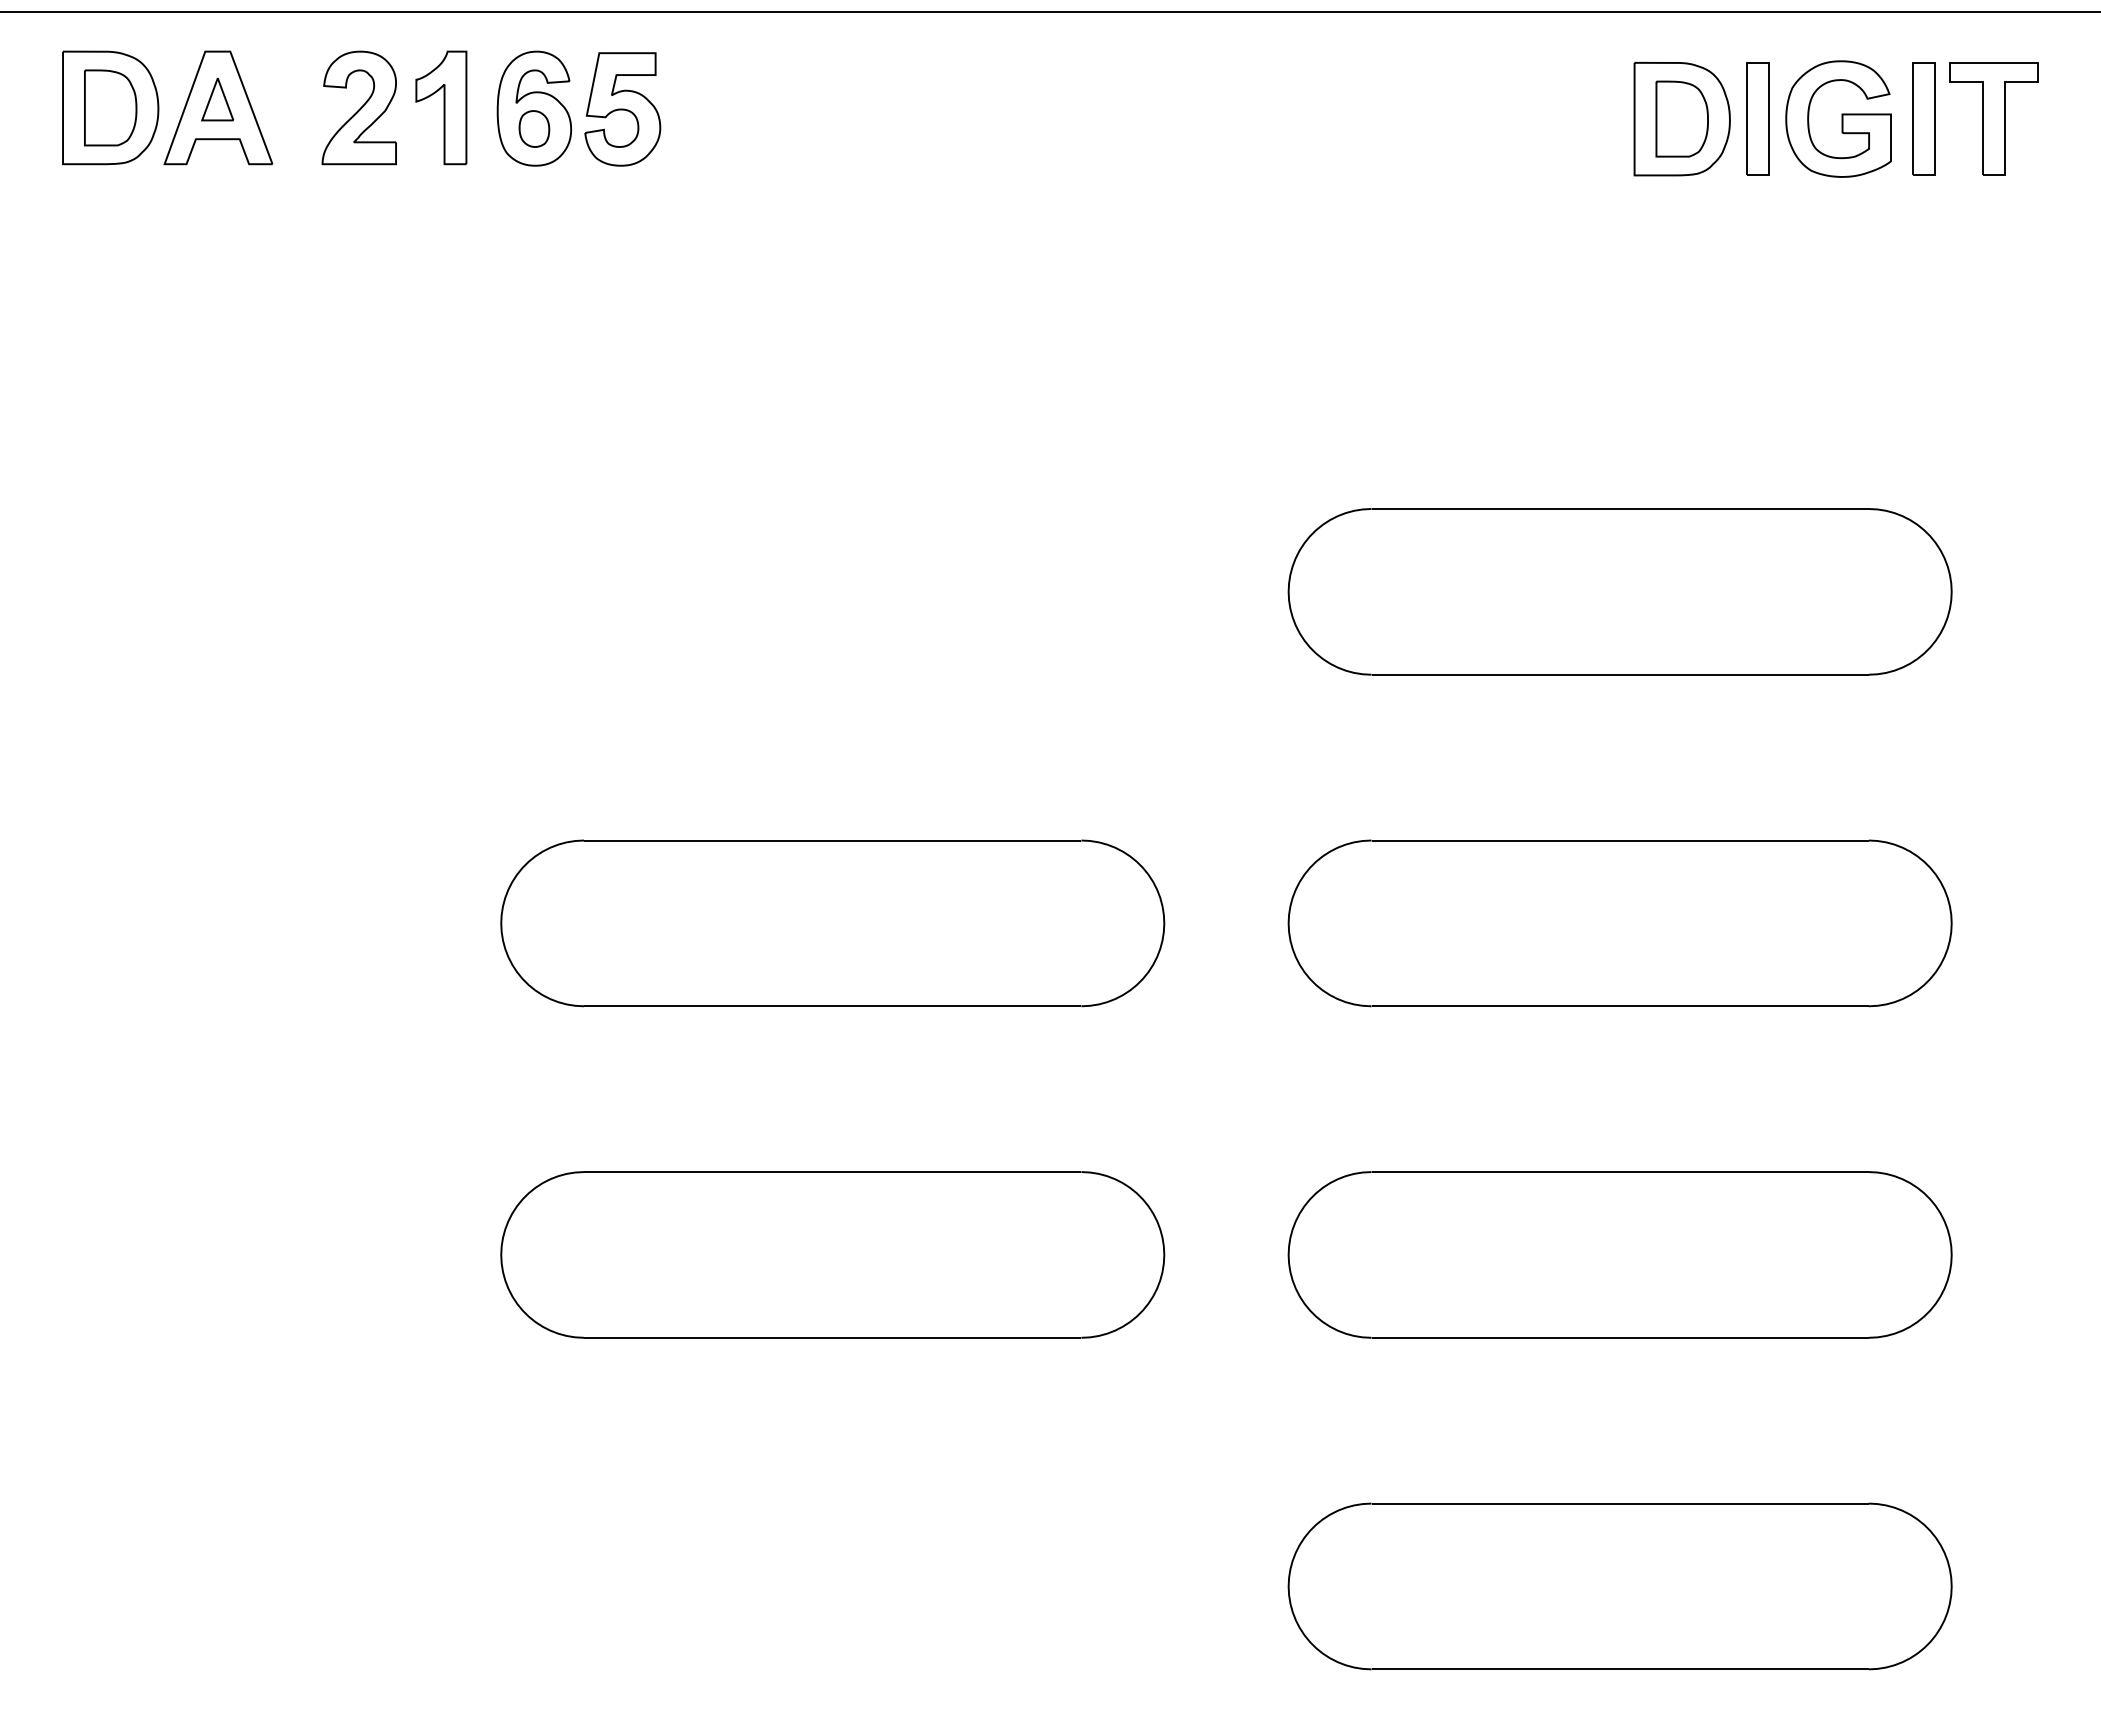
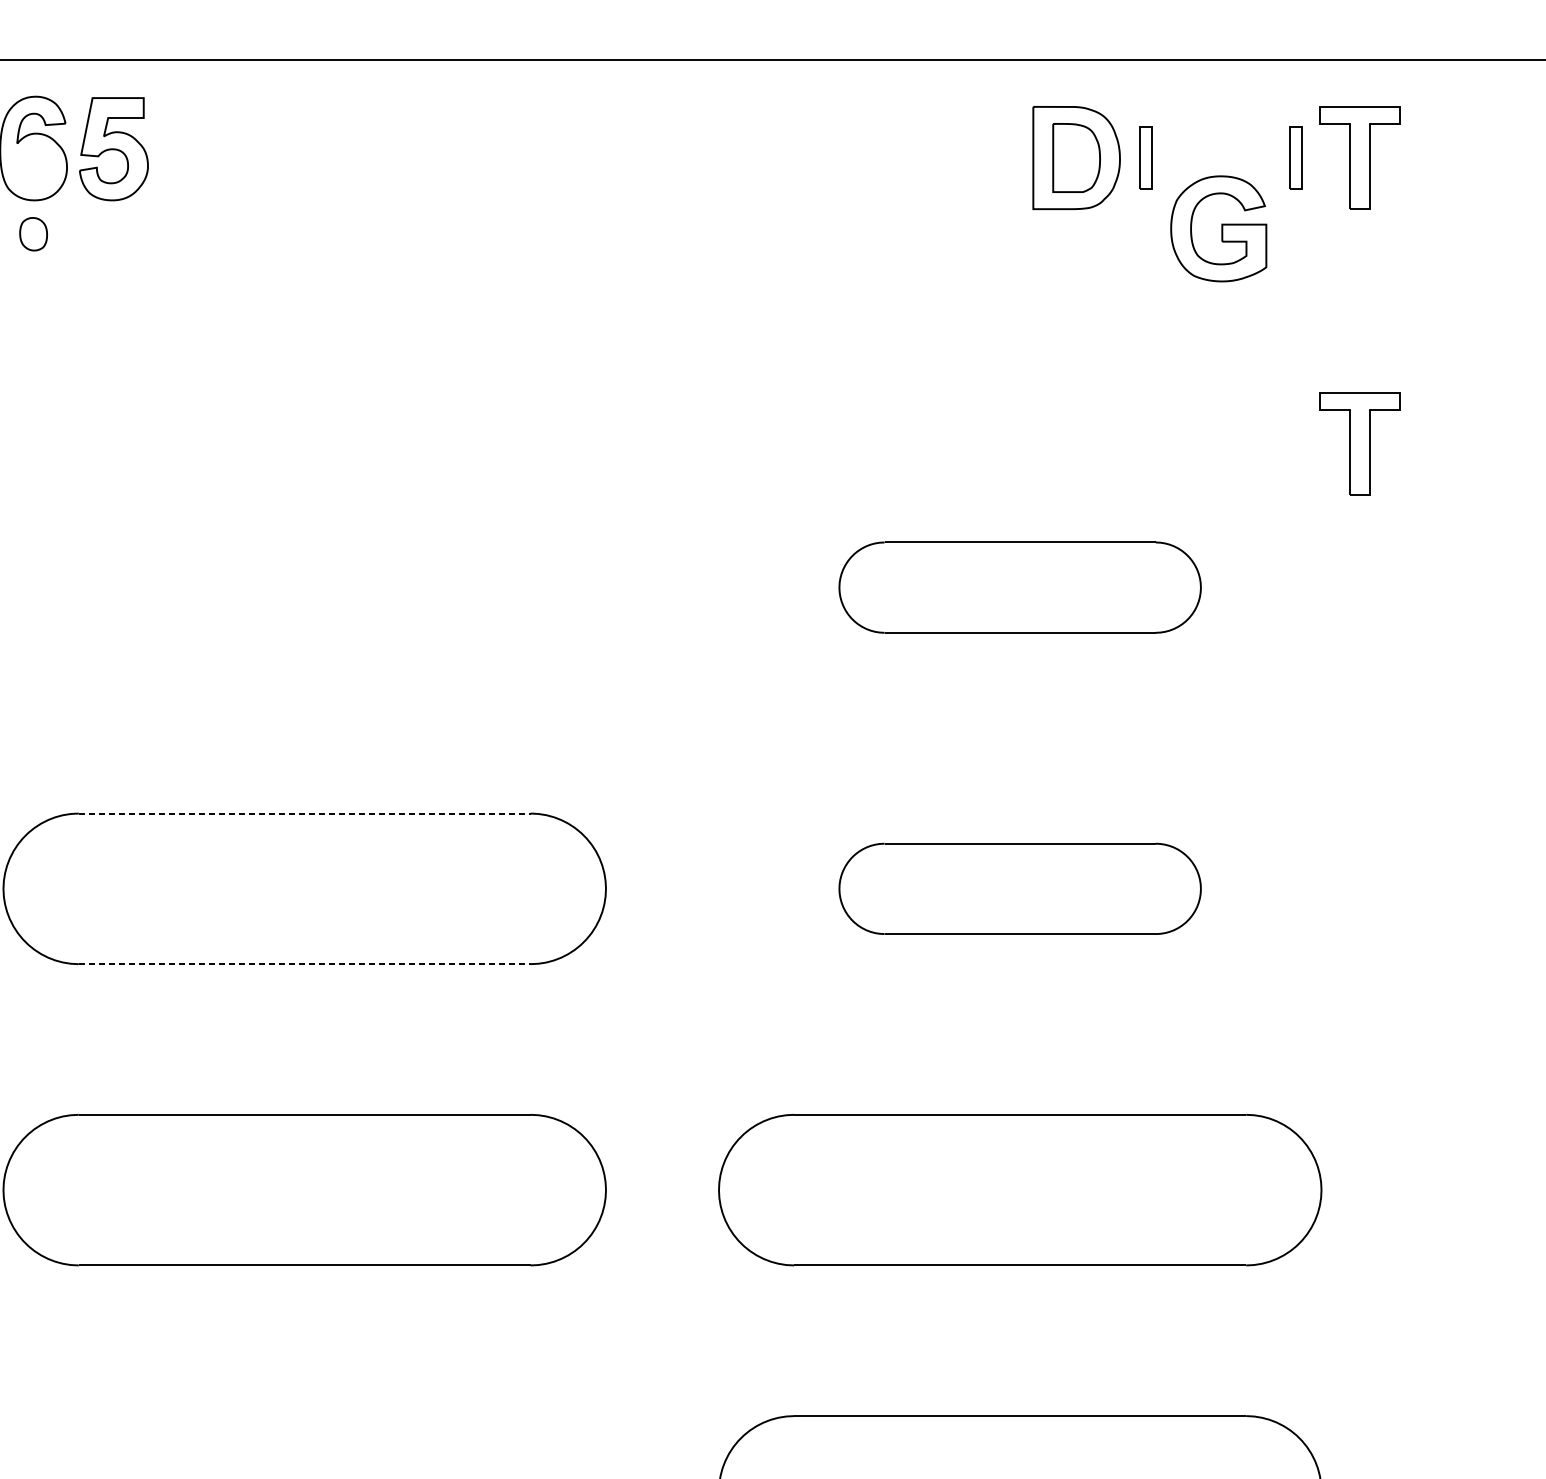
part: (1757, 118) -> (1145, 157), size x0.6
part: (1838, 118) -> (1218, 228), moved
part: (1923, 118) -> (1295, 157), size x0.6
part: (534, 128) -> (33, 233), moved
part: (1993, 433) -> (1359, 443), added
part: (1619, 591) -> (1019, 587), size x0.6
line: (832, 840) -> (304, 813), solid -> dashed
part: (1619, 923) -> (1019, 888), size x0.6
line: (832, 1006) -> (304, 964), solid -> dashed

